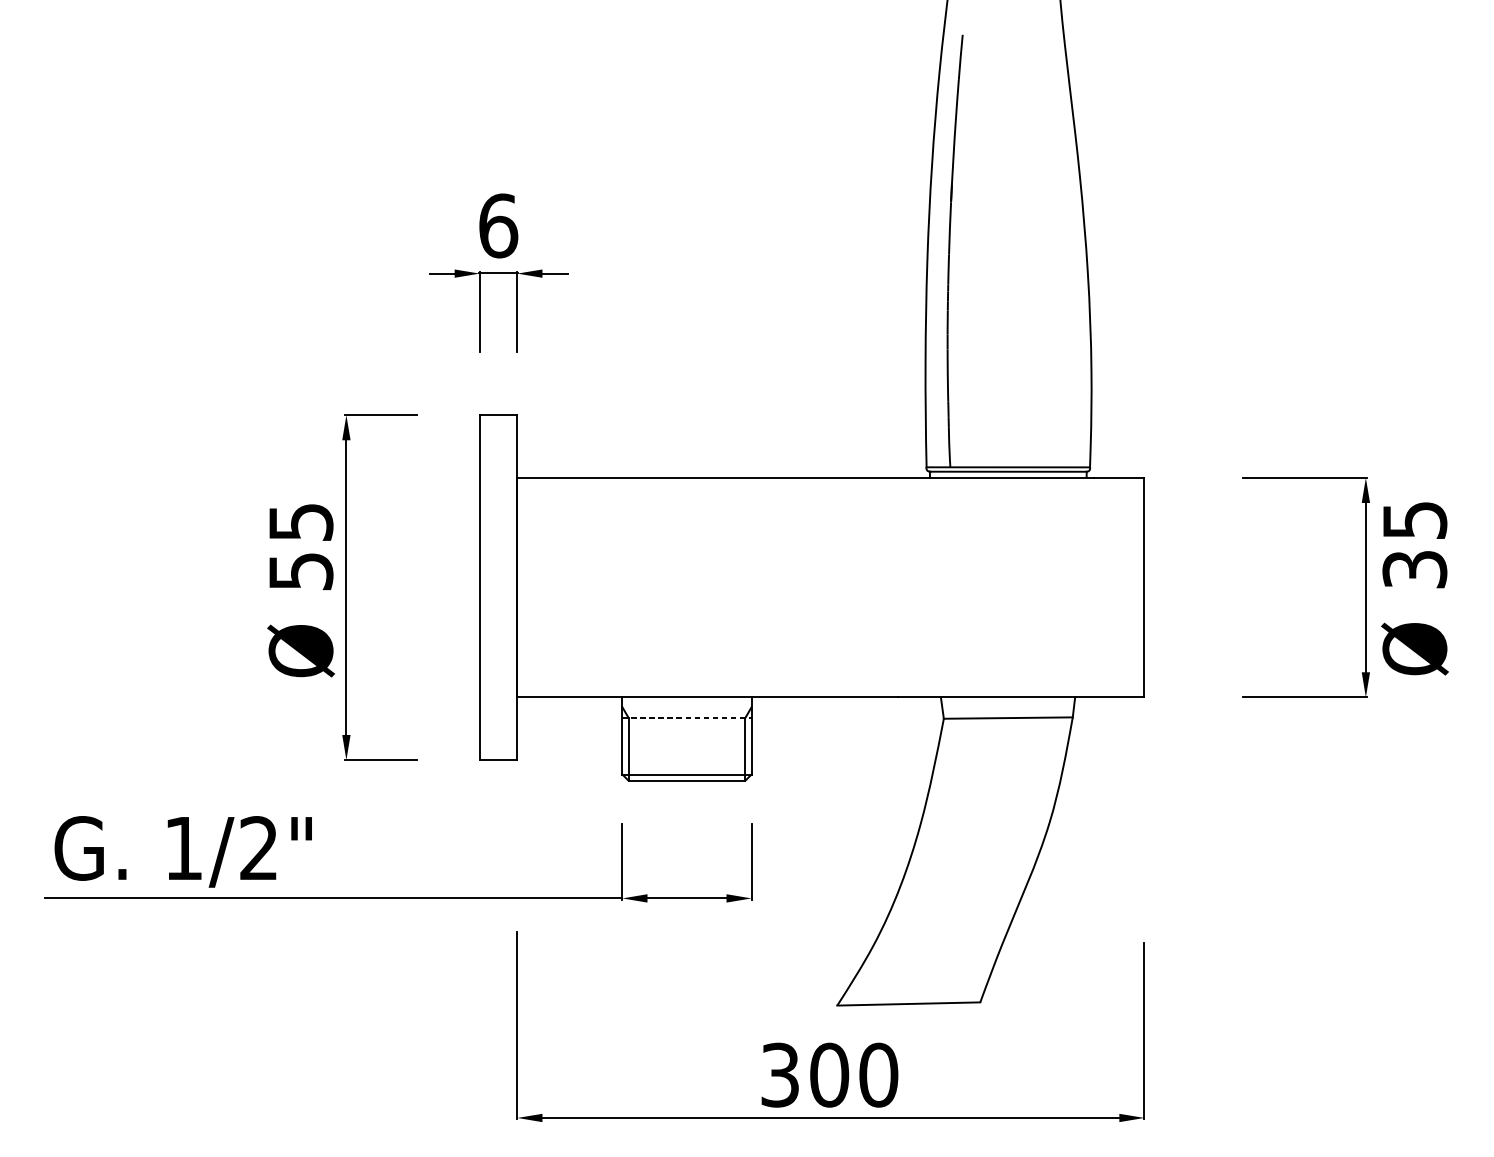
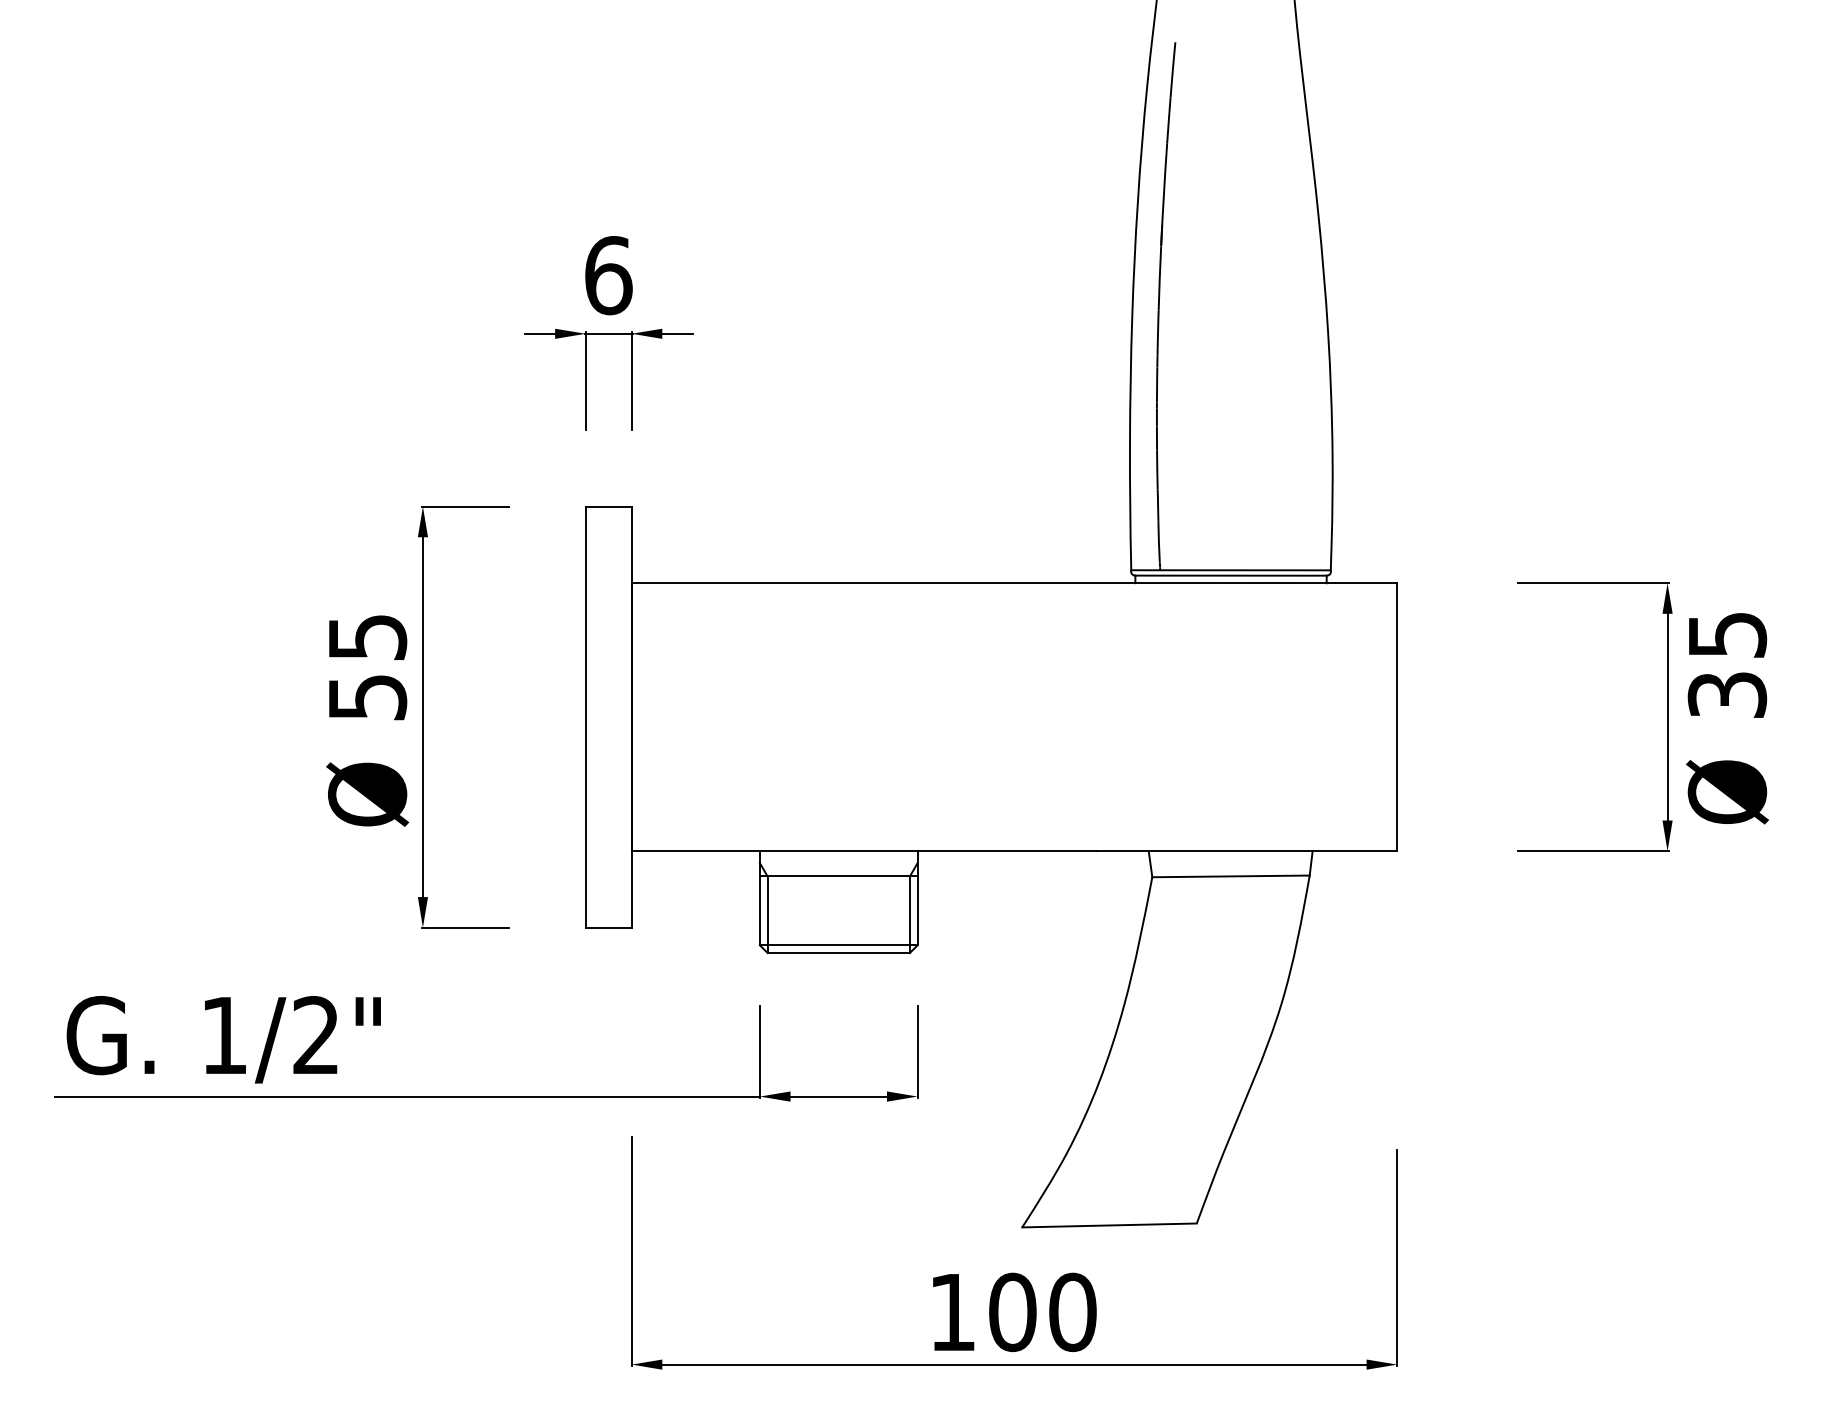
line: (686, 718) -> (838, 876), dashed -> solid
text: (780, 1075) -> (952, 1312), 300 -> 100

